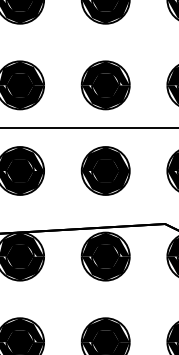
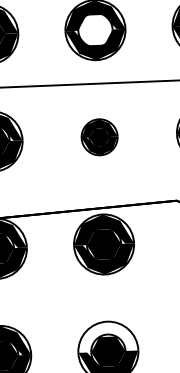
fill: (105, 85) -> (95, 30), removed
part: (105, 170) -> (99, 136), size x0.6
fill: (105, 330) -> (107, 337), removed

